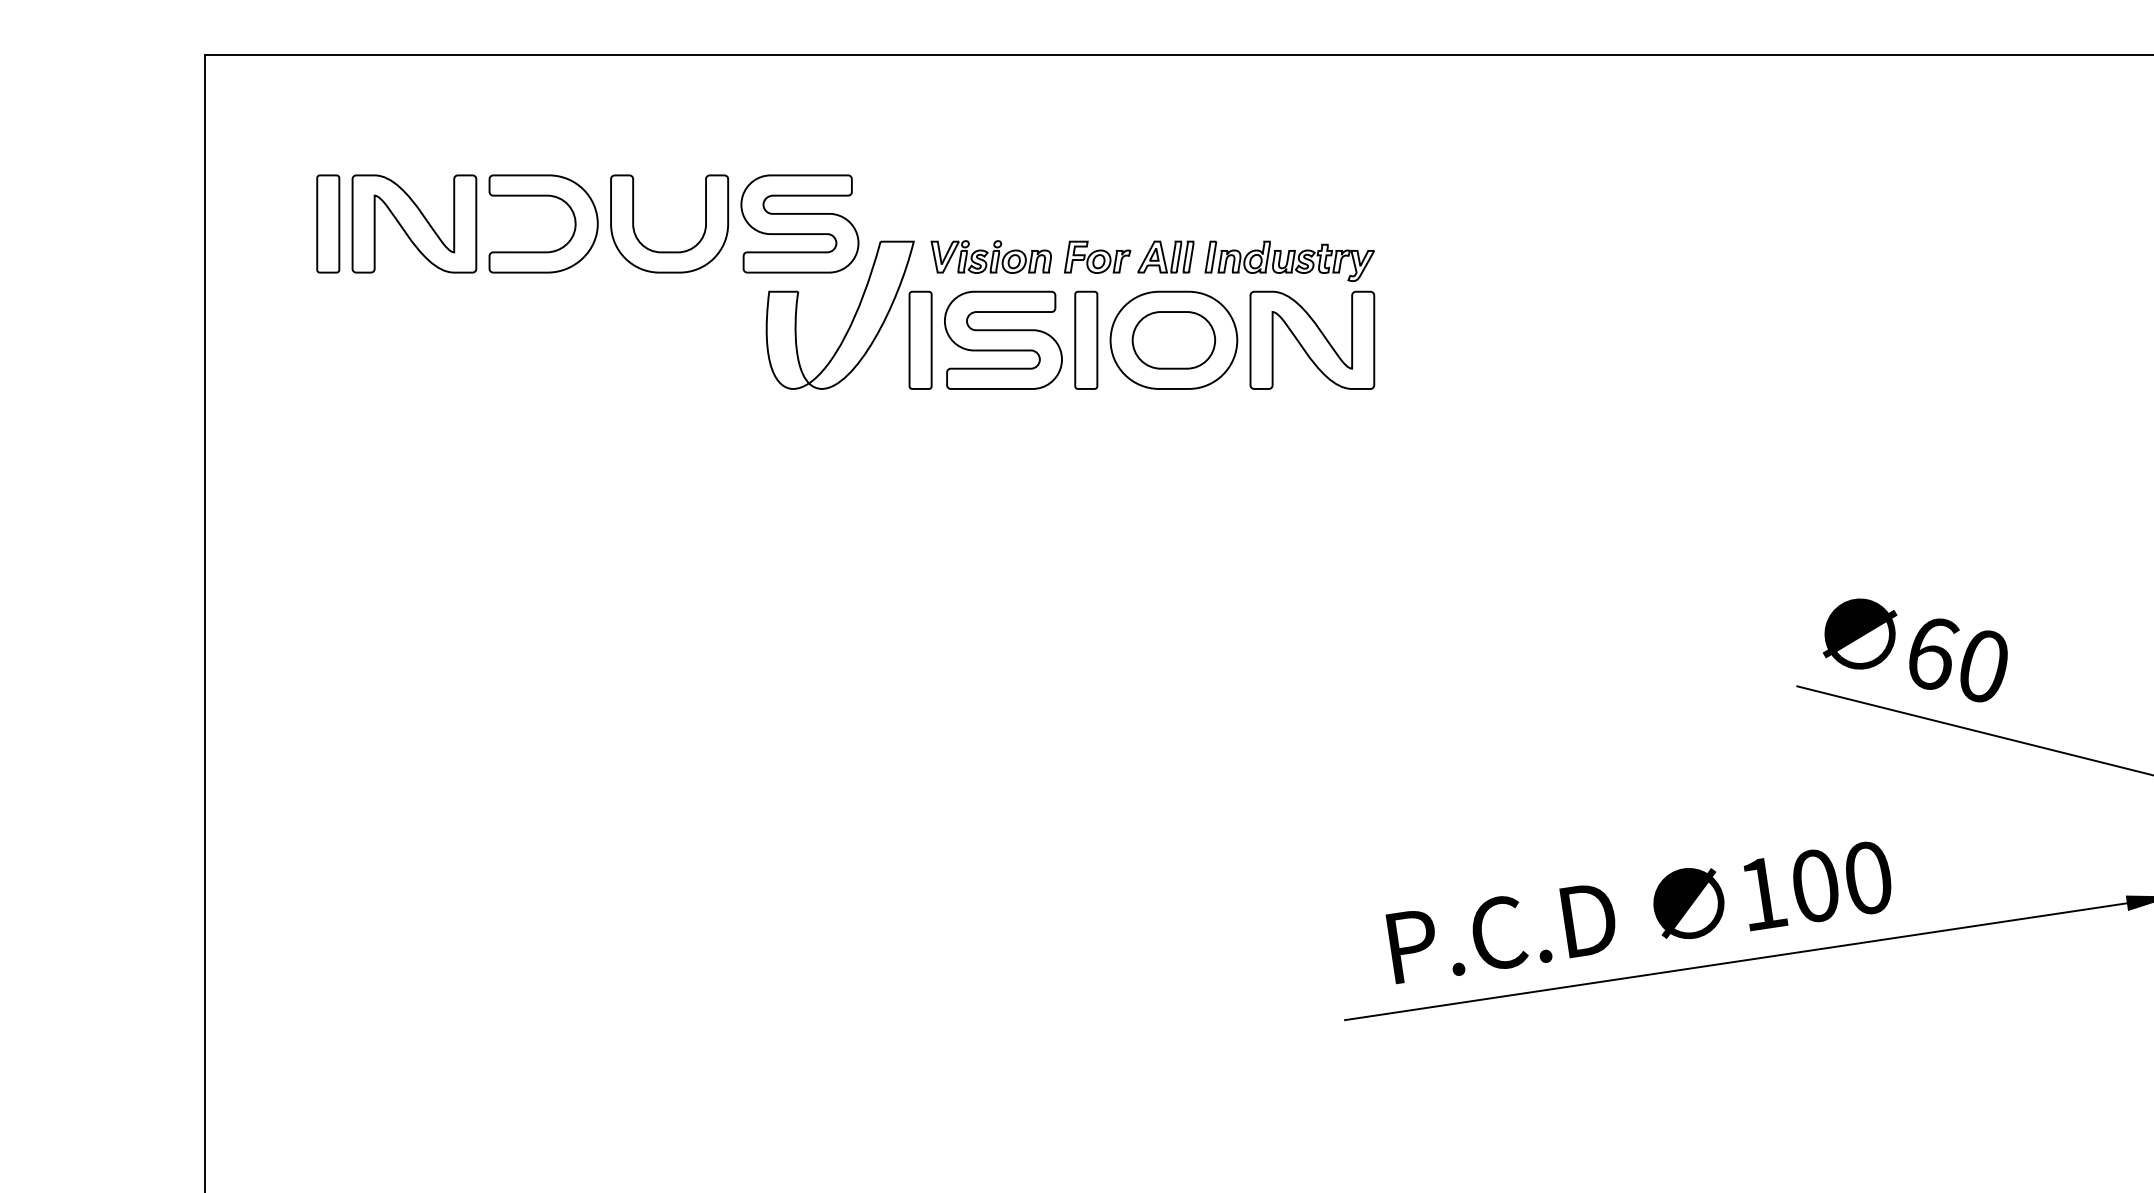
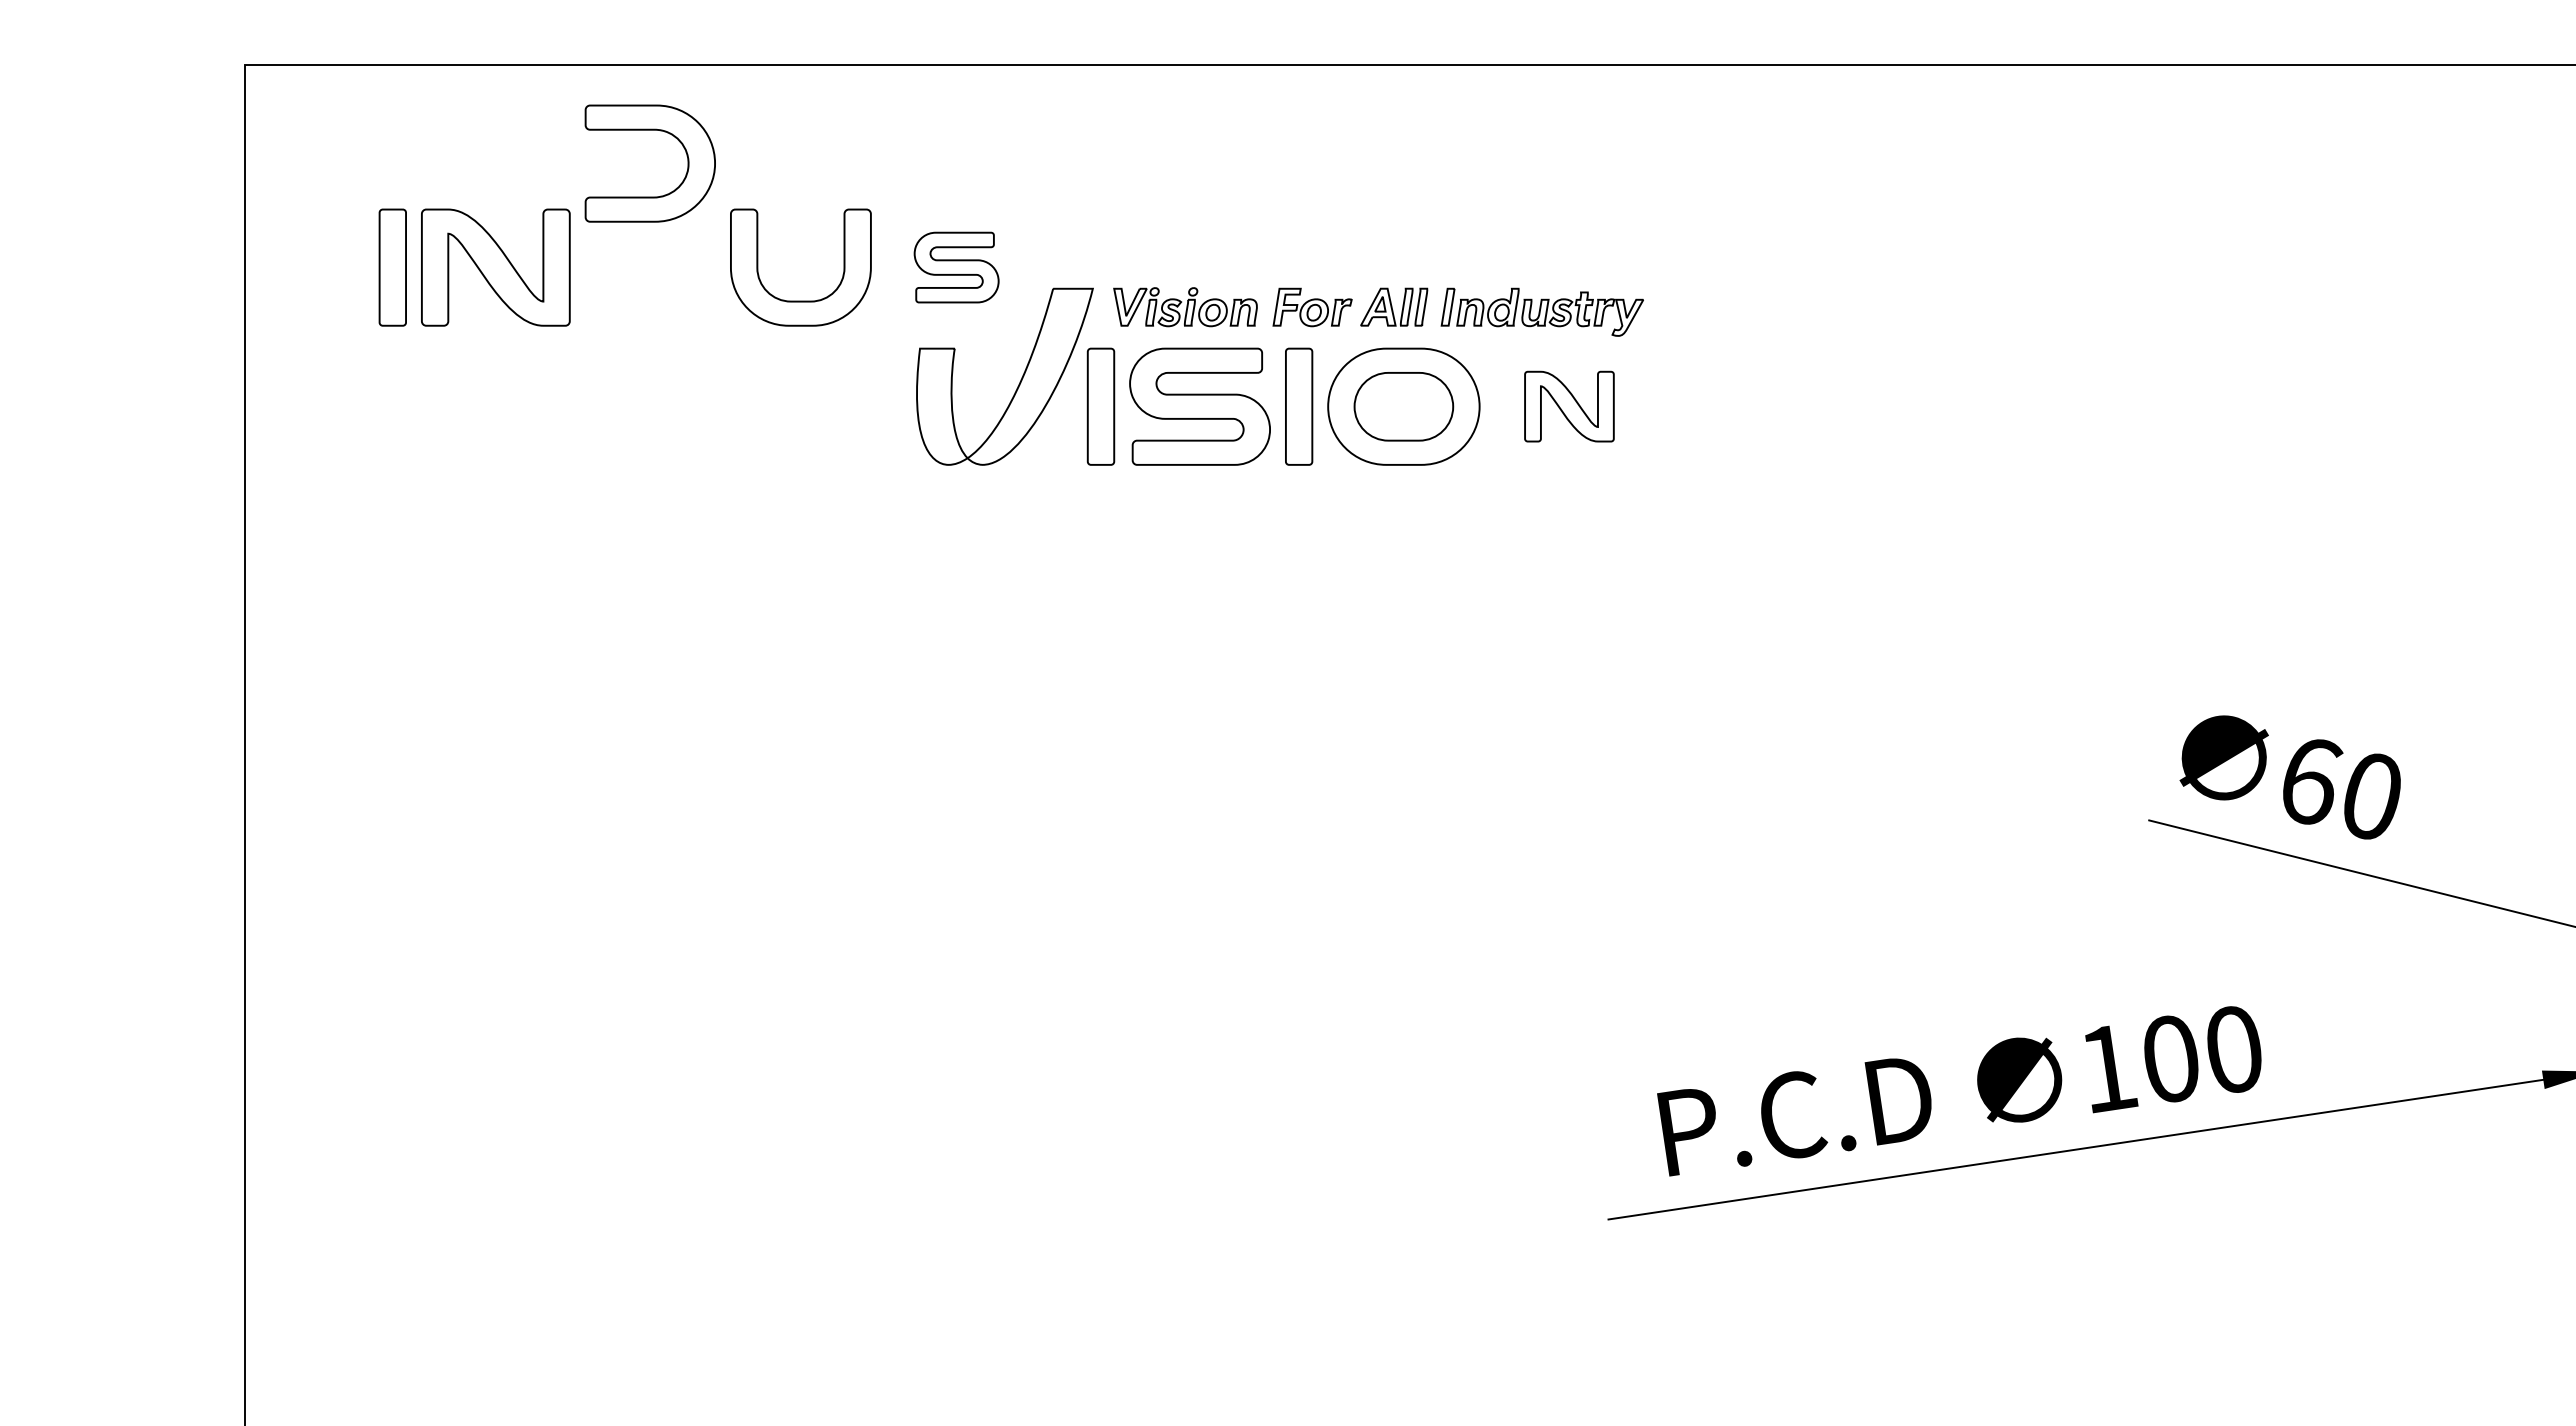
part: (542, 196) -> (649, 130), moved
part: (799, 223) -> (956, 267), size x0.6
part: (1312, 340) -> (1569, 406), size x0.6

